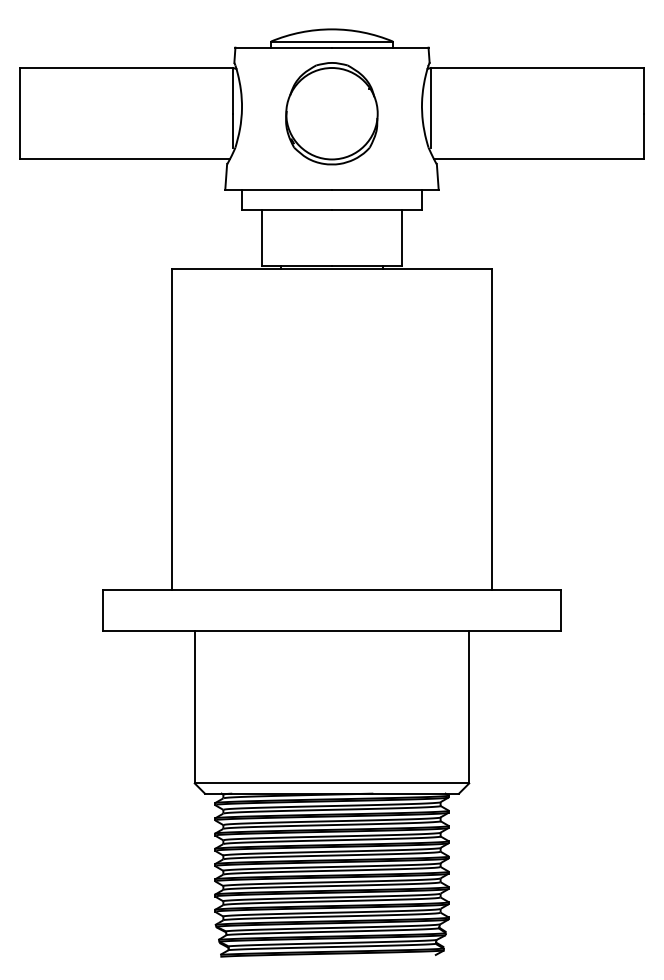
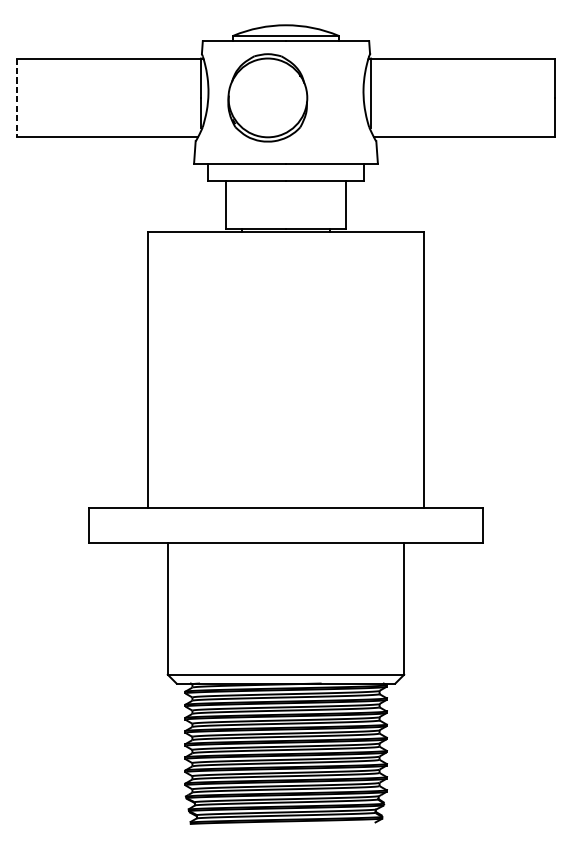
line: (20, 113) -> (17, 97), solid -> dashed
part: (331, 113) -> (267, 97), moved

